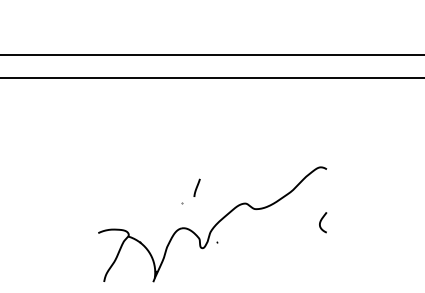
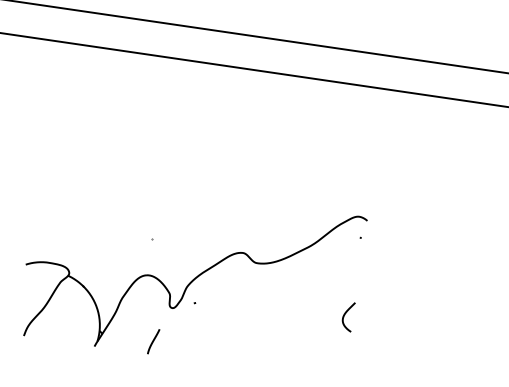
line: (196, 187) -> (152, 340), moved
curve: (321, 222) -> (345, 316), moved

